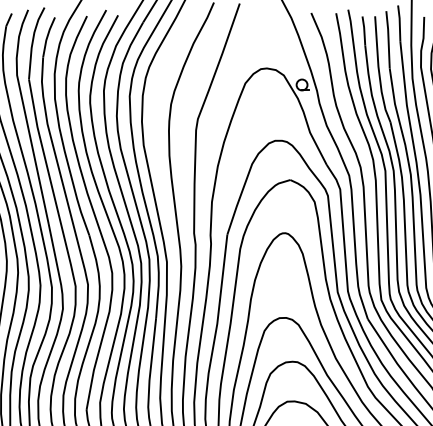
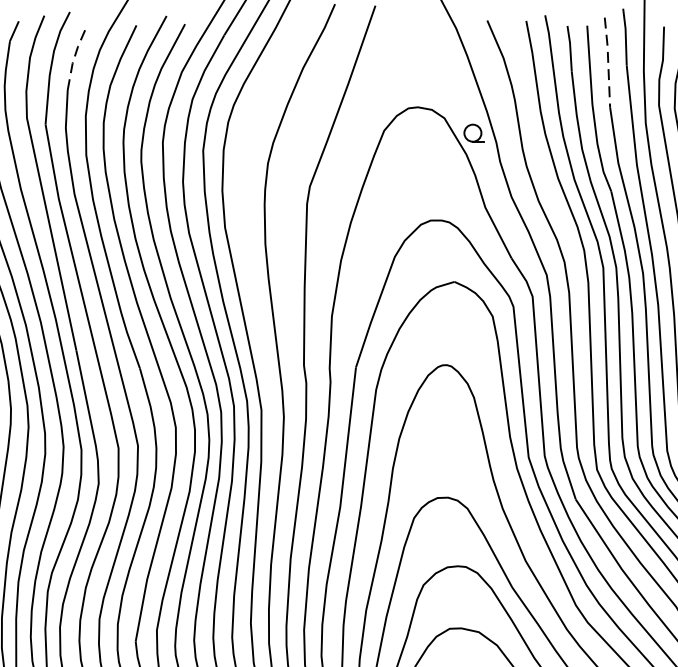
line: (47, 36) -> (74, 57), solid -> dashed
line: (388, 39) -> (608, 61), solid -> dashed

